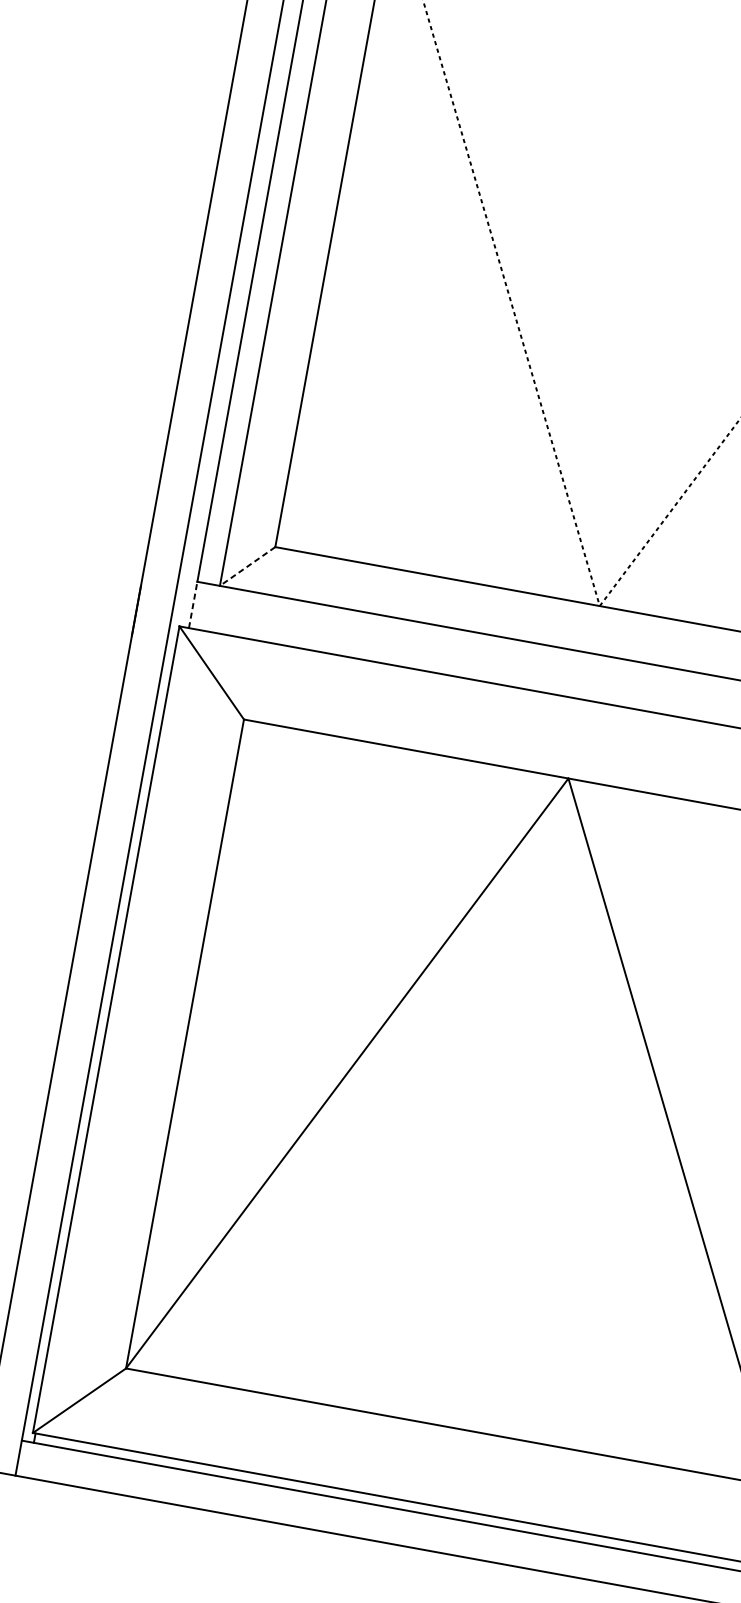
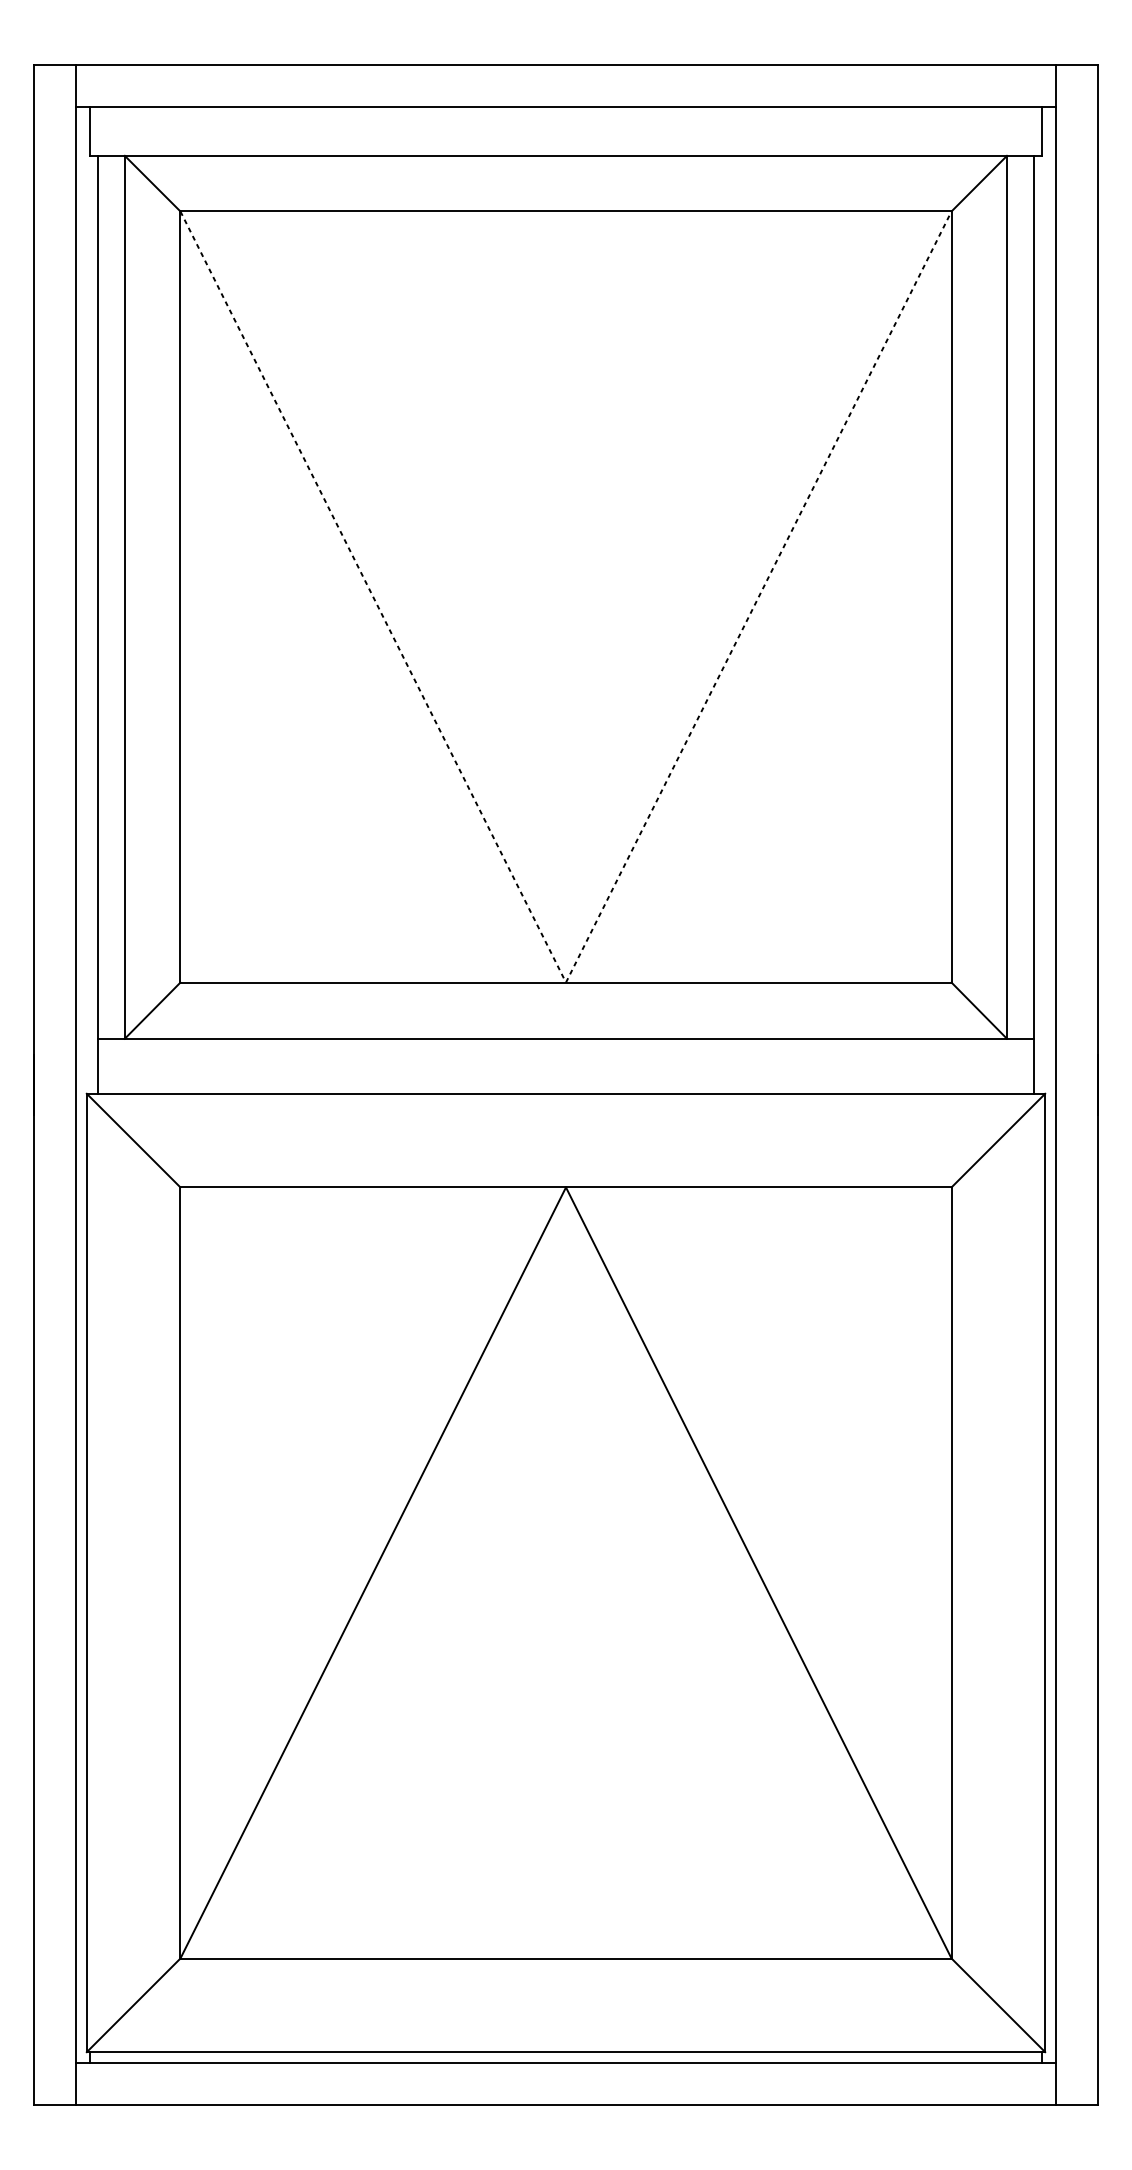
line: (247, 566) -> (152, 1010), dashed -> solid
line: (193, 605) -> (98, 1066), dashed -> solid

